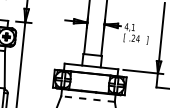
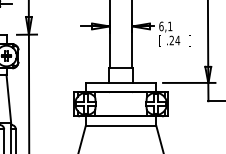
text: (126, 26) -> (161, 26), 4,1 -> 6,1
line: (87, 98) -> (120, 125), dashed -> solid

